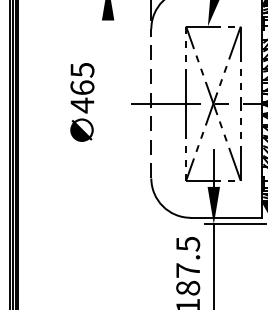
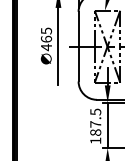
line: (108, 103) -> (58, 46), added
line: (151, 103) -> (78, 46), dashed -> solid

